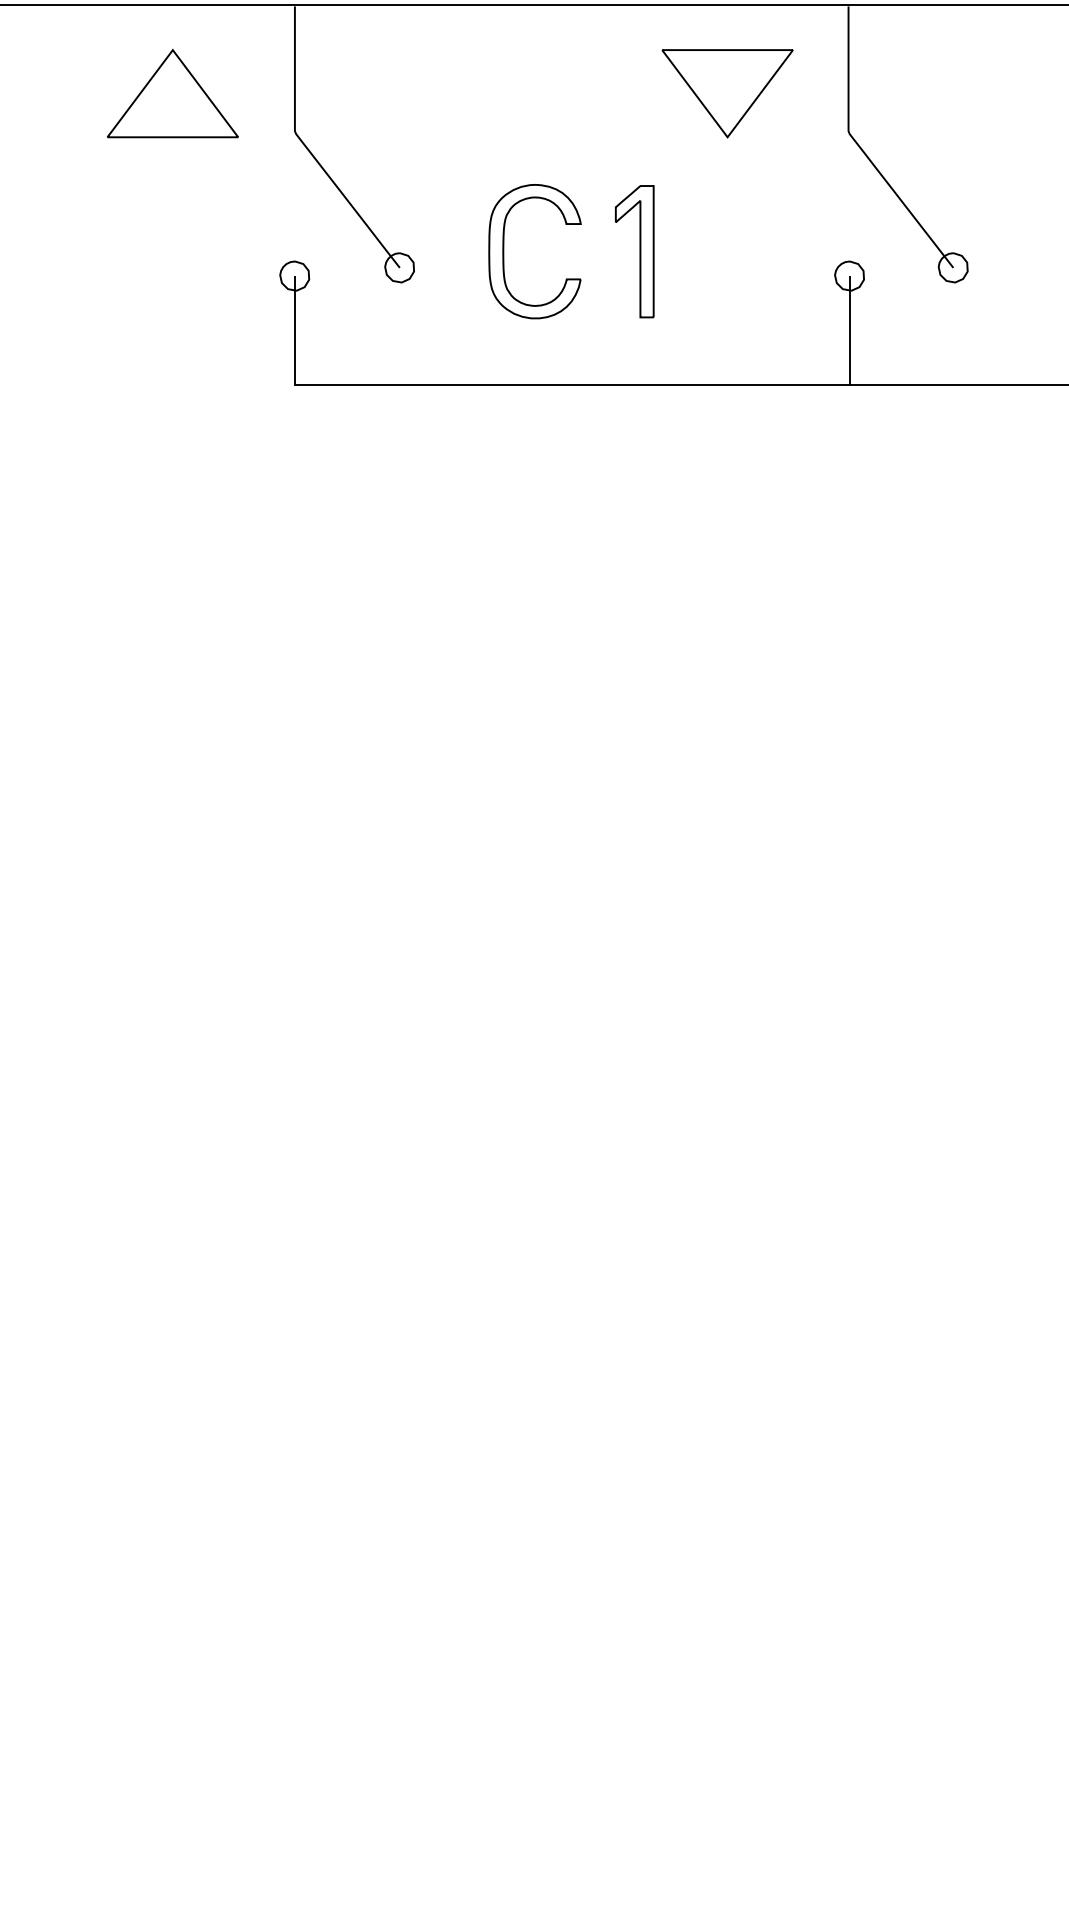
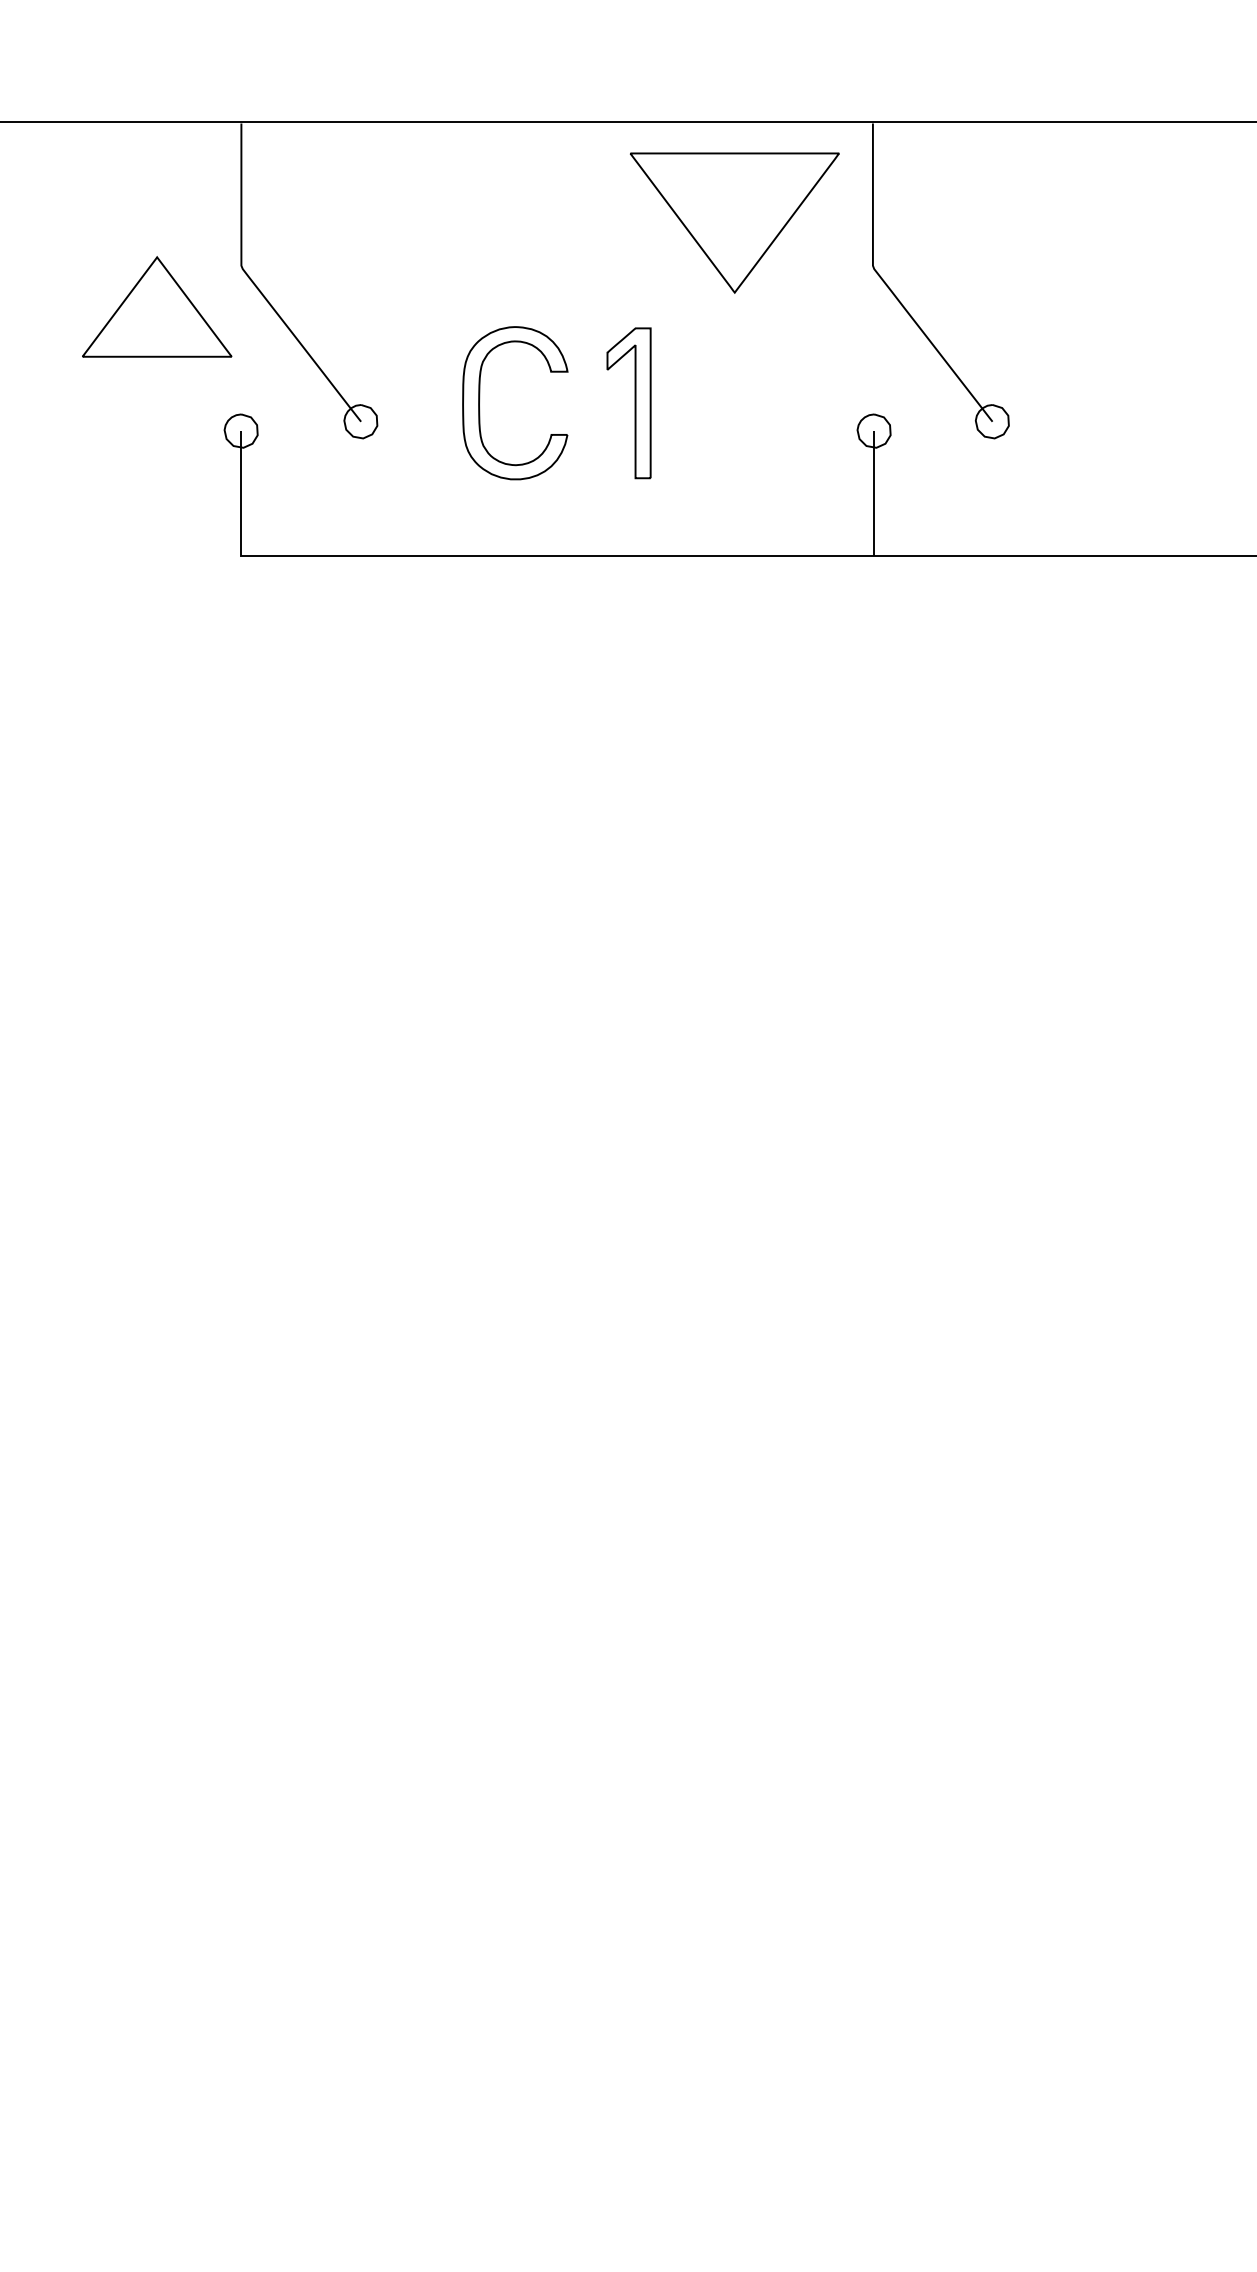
part: (173, 93) -> (157, 306), moved
part: (728, 93) -> (735, 222), size x1.4

